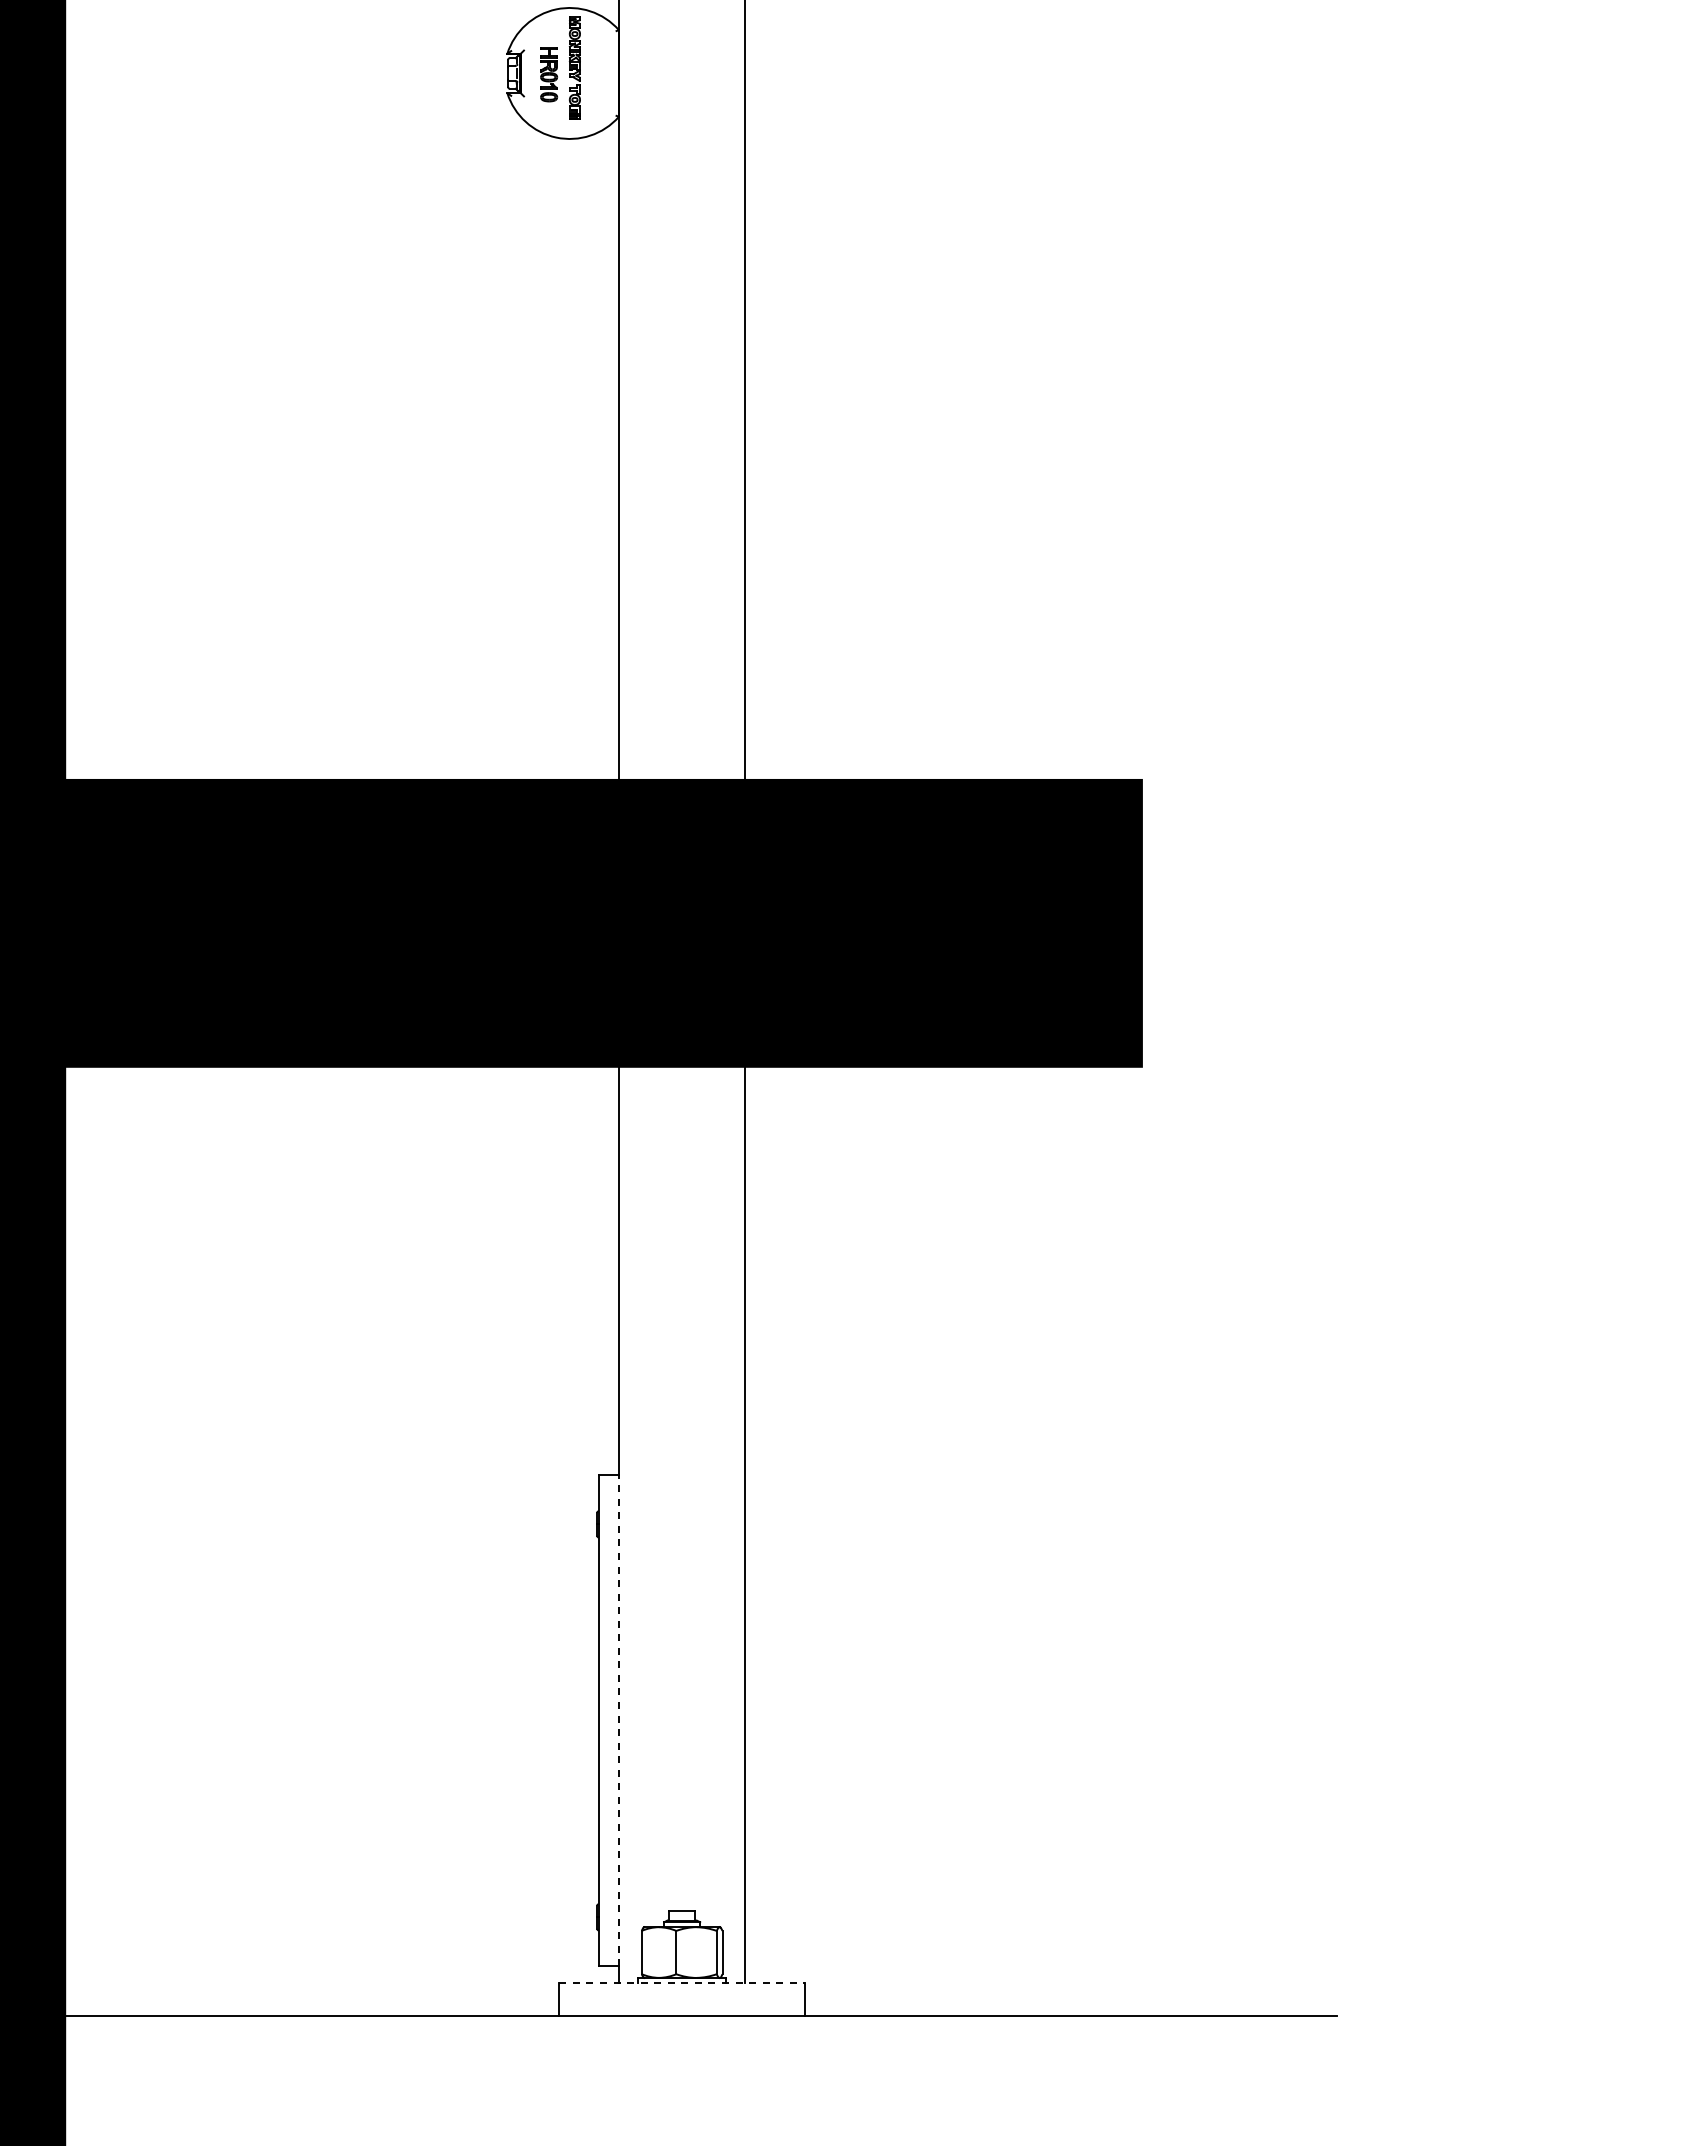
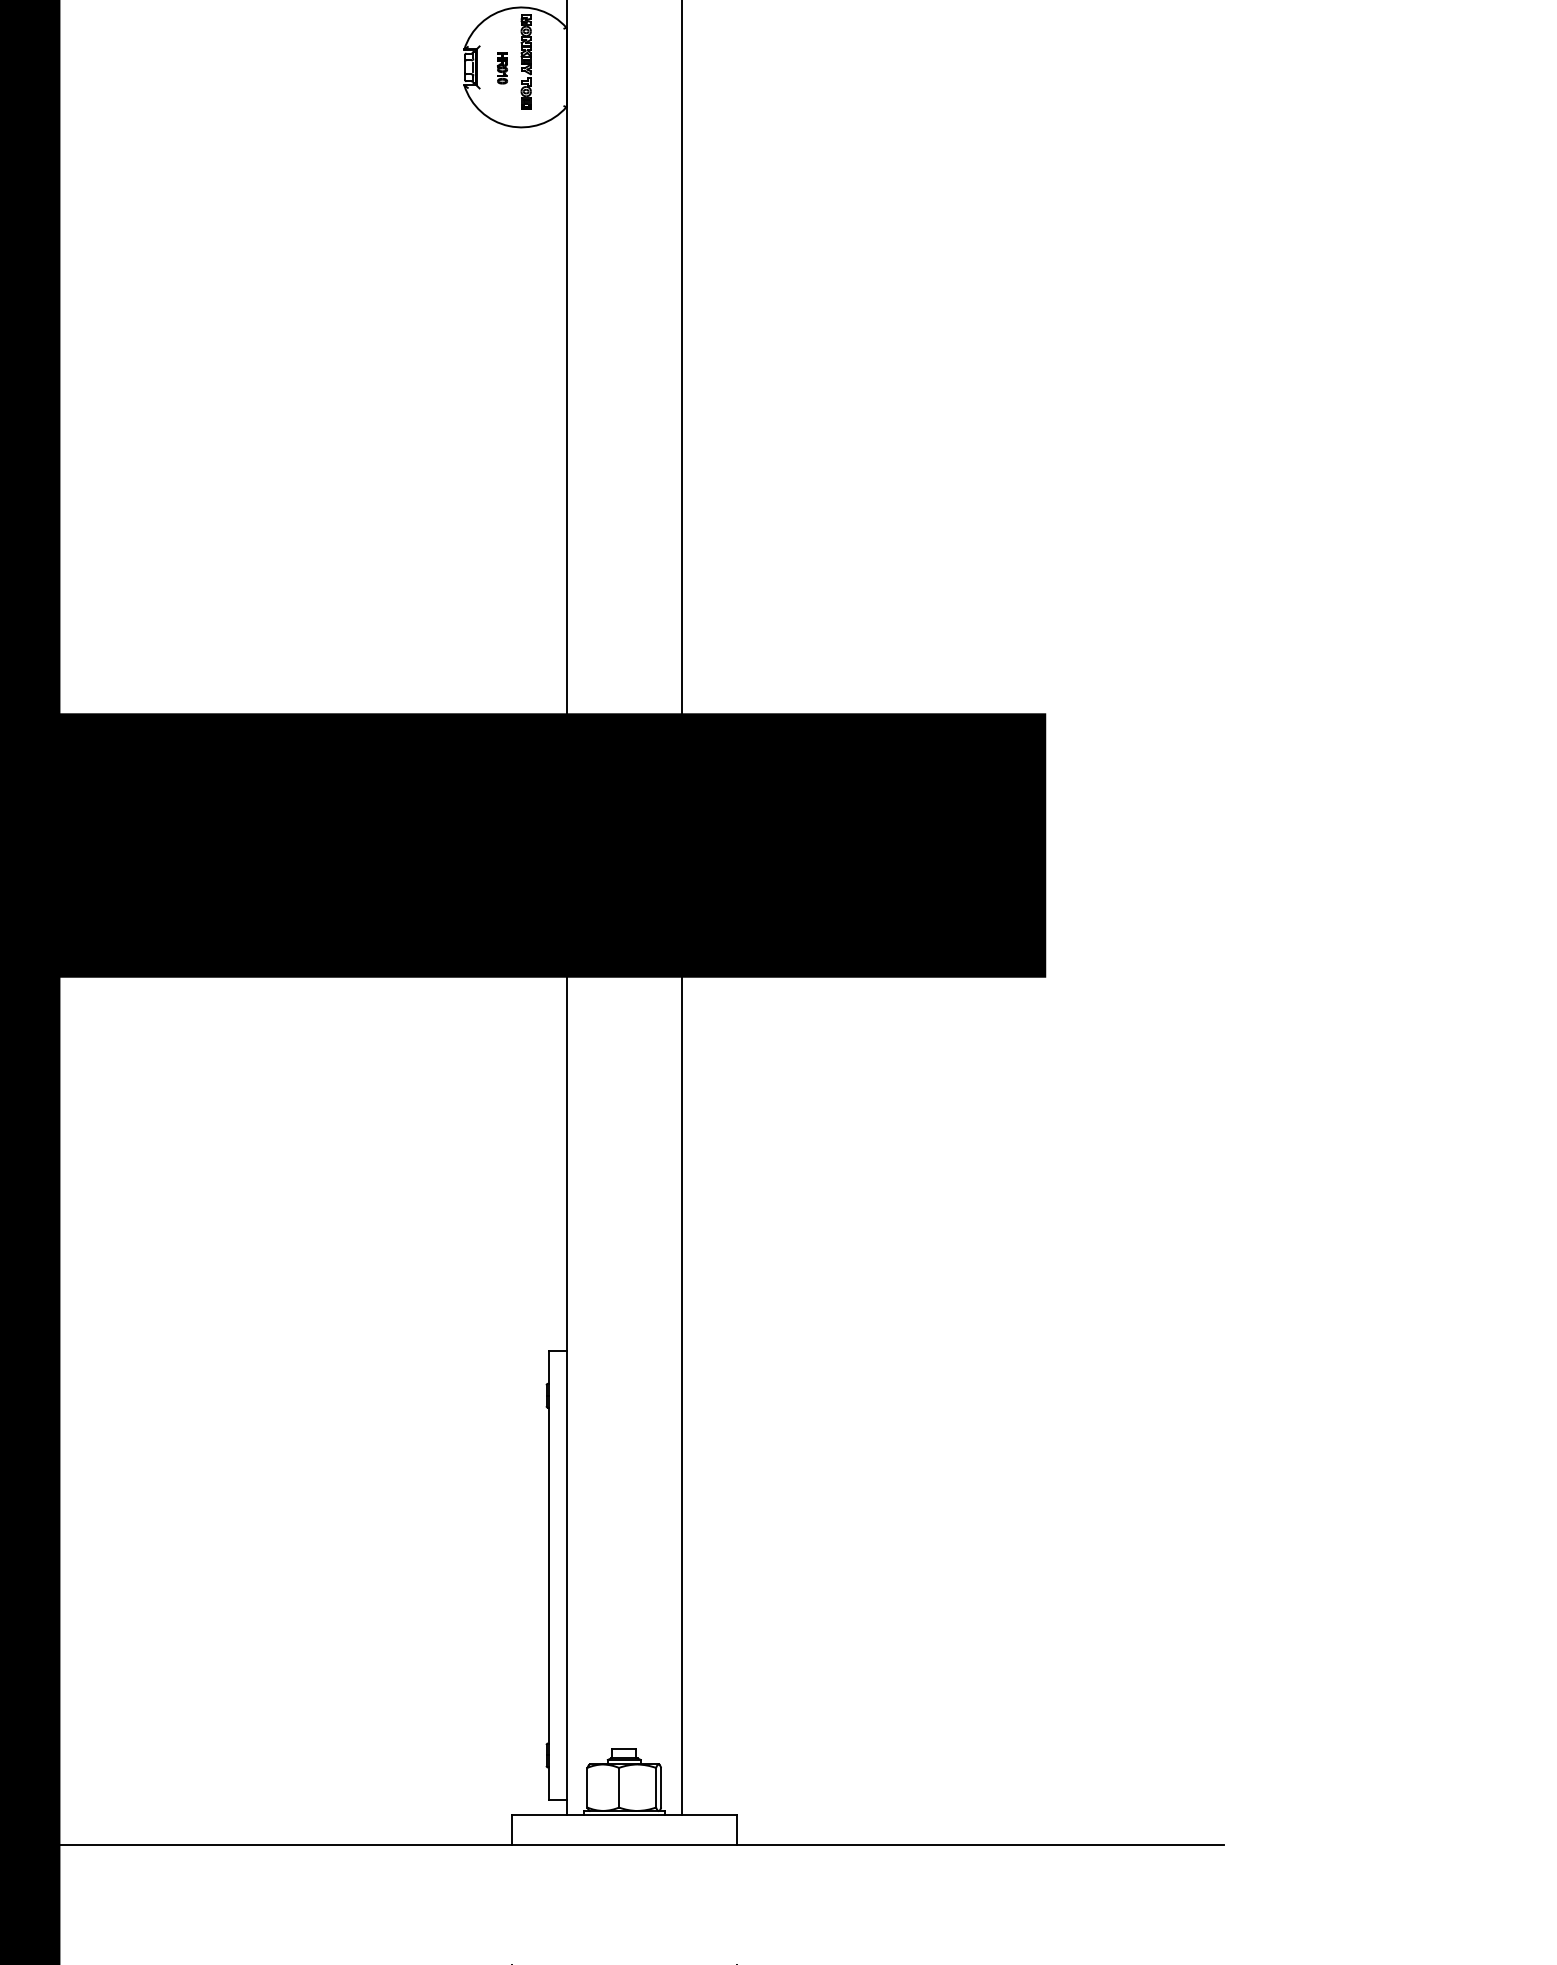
part: (548, 73) -> (502, 67), size x0.62
line: (619, 1720) -> (567, 1575), dashed -> solid
line: (682, 1982) -> (624, 1815), dashed -> solid

